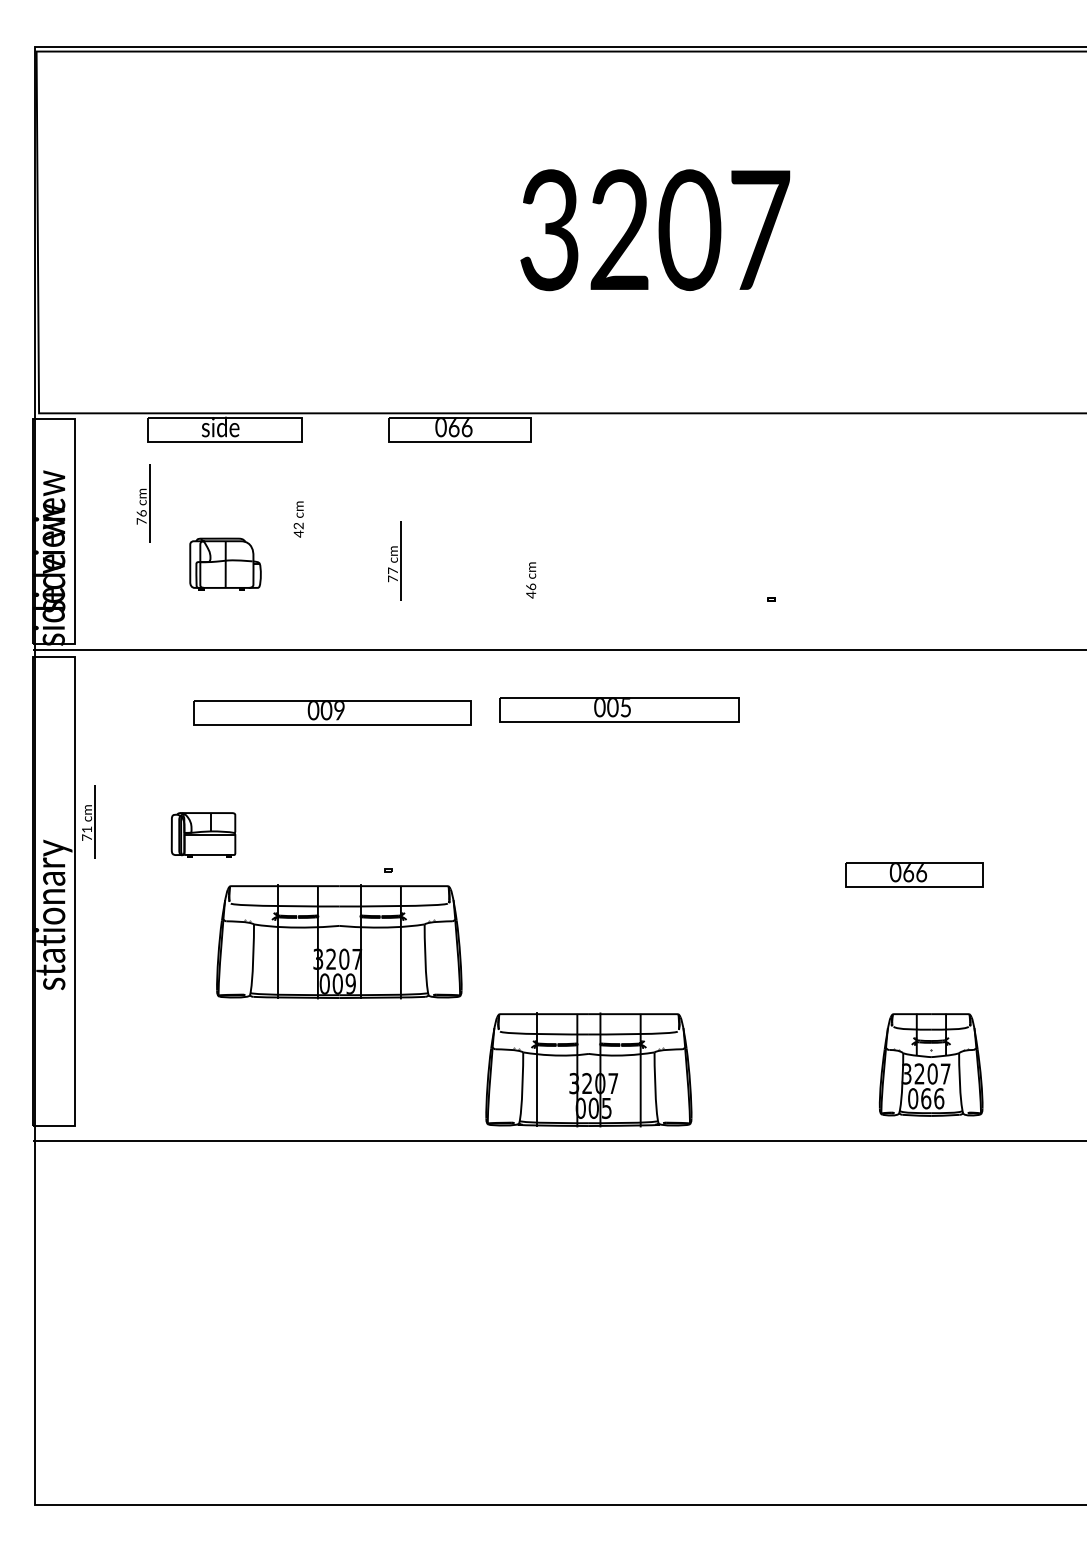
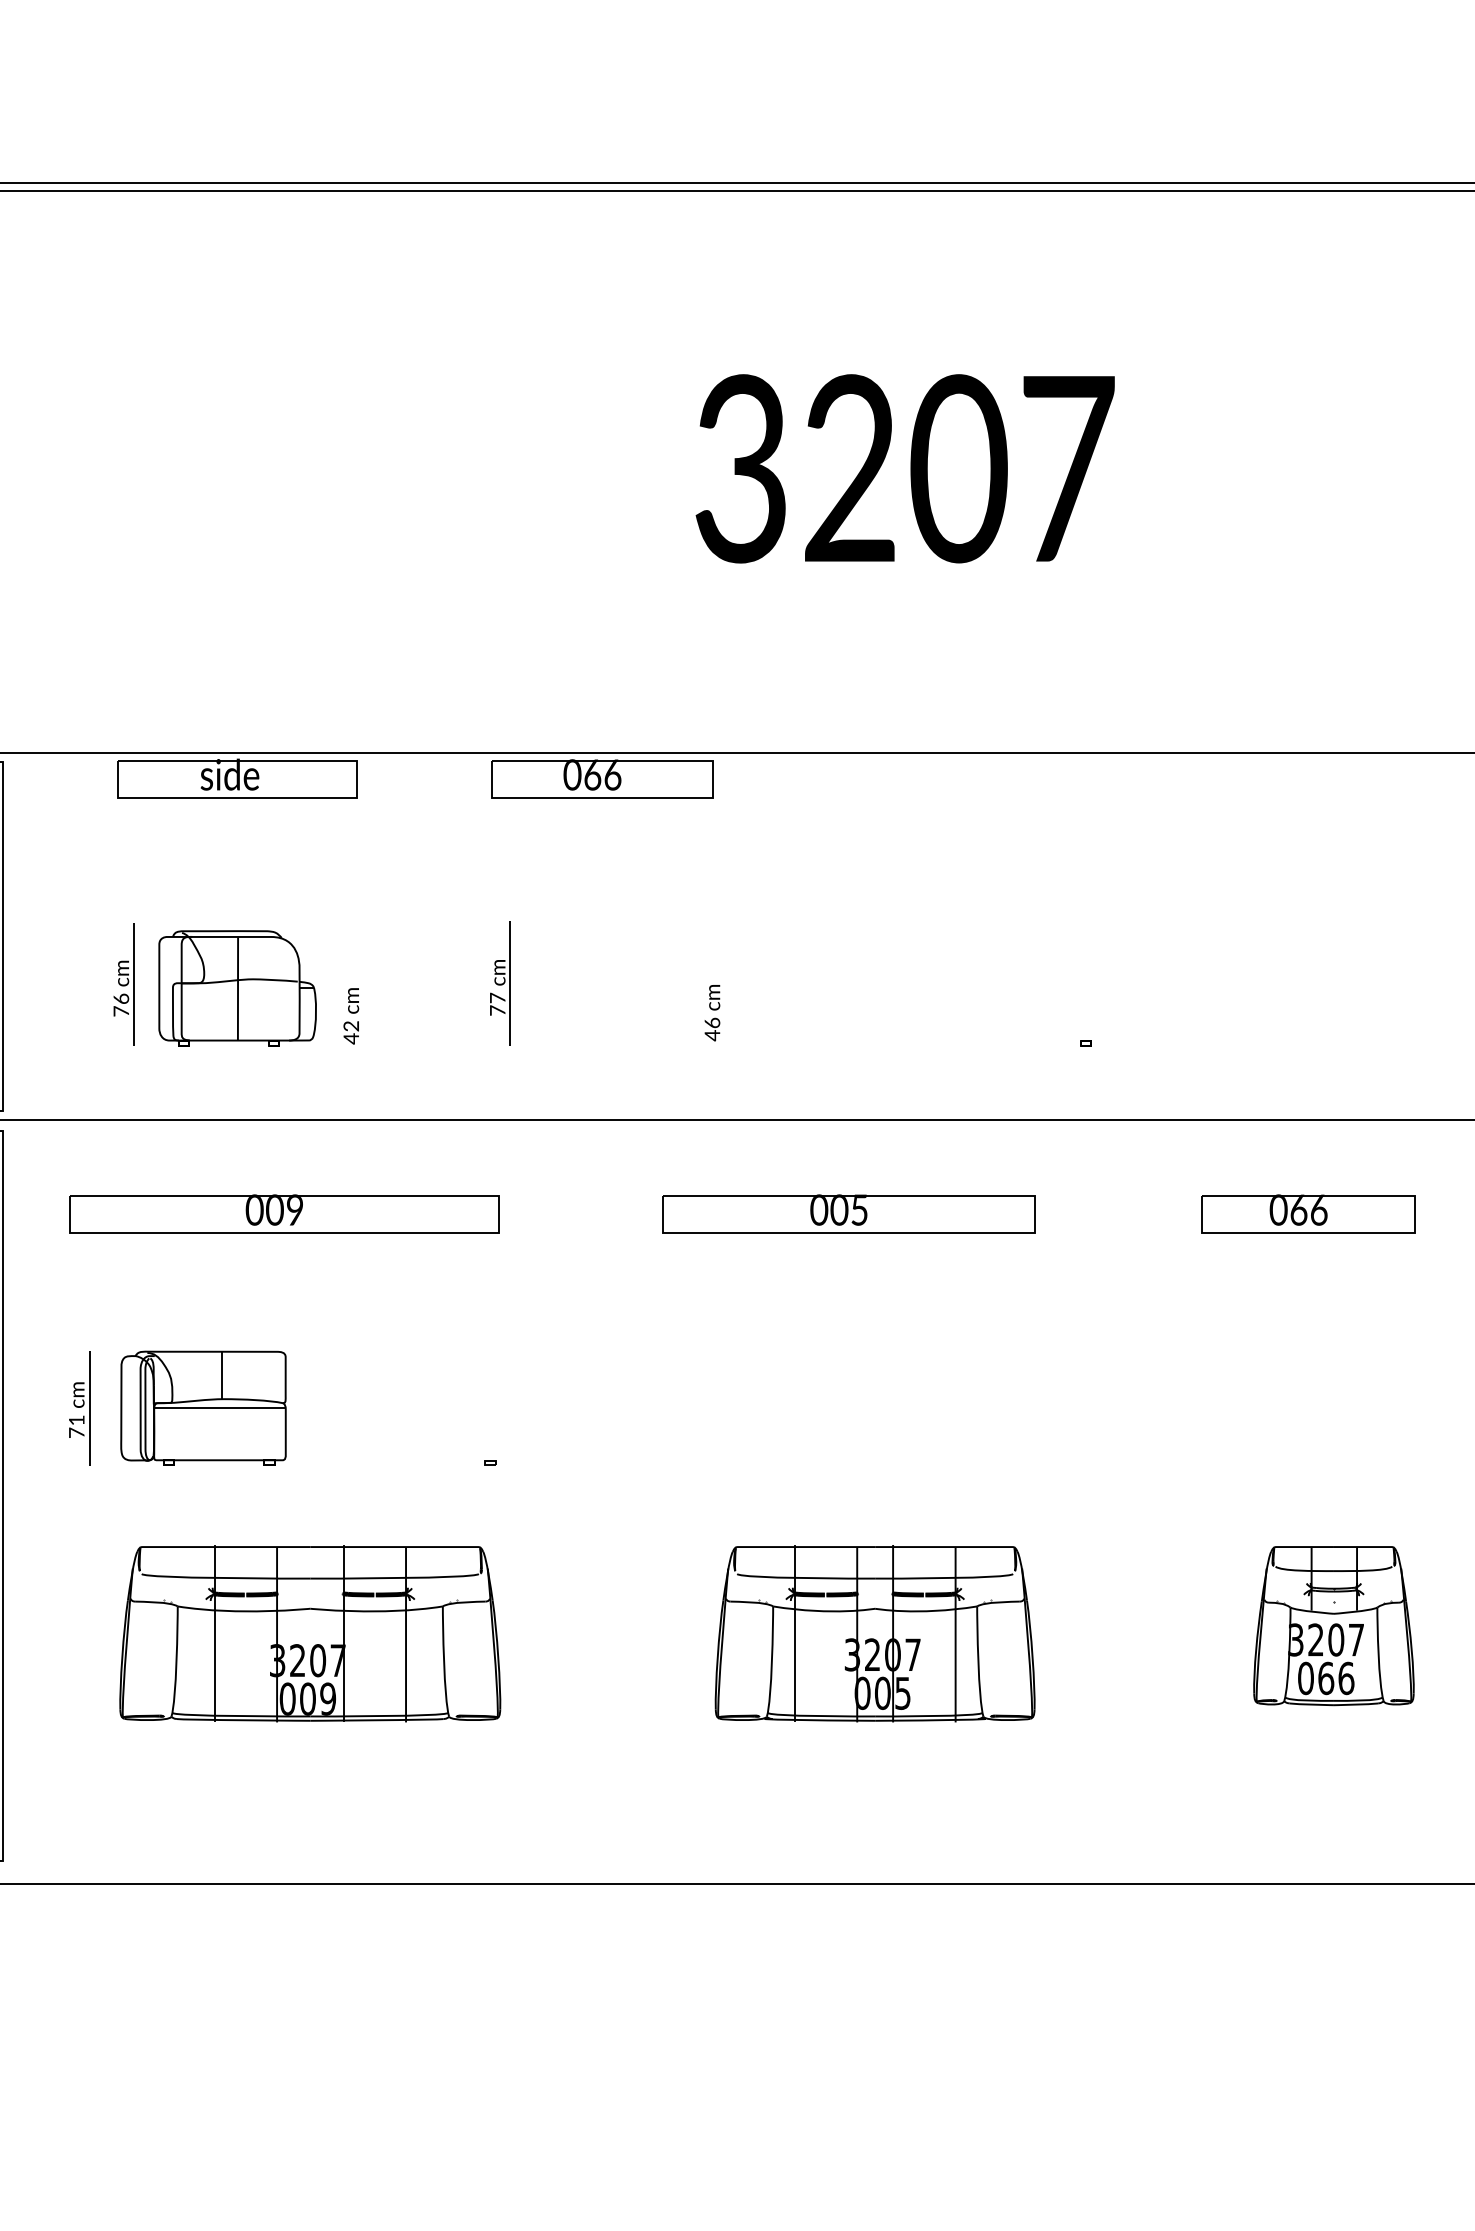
part: (143, 503) -> (124, 983), moved
text: (298, 519) -> (350, 1016), moved
part: (225, 563) -> (237, 986), size x1.43
part: (332, 712) -> (284, 1213), moved
part: (88, 821) -> (79, 1407), moved
part: (203, 834) -> (203, 1407), size x1.67
part: (914, 874) -> (1308, 1213), moved
part: (339, 941) -> (310, 1633), moved
part: (930, 1064) -> (1332, 1625), moved
part: (588, 1069) -> (874, 1633), moved

